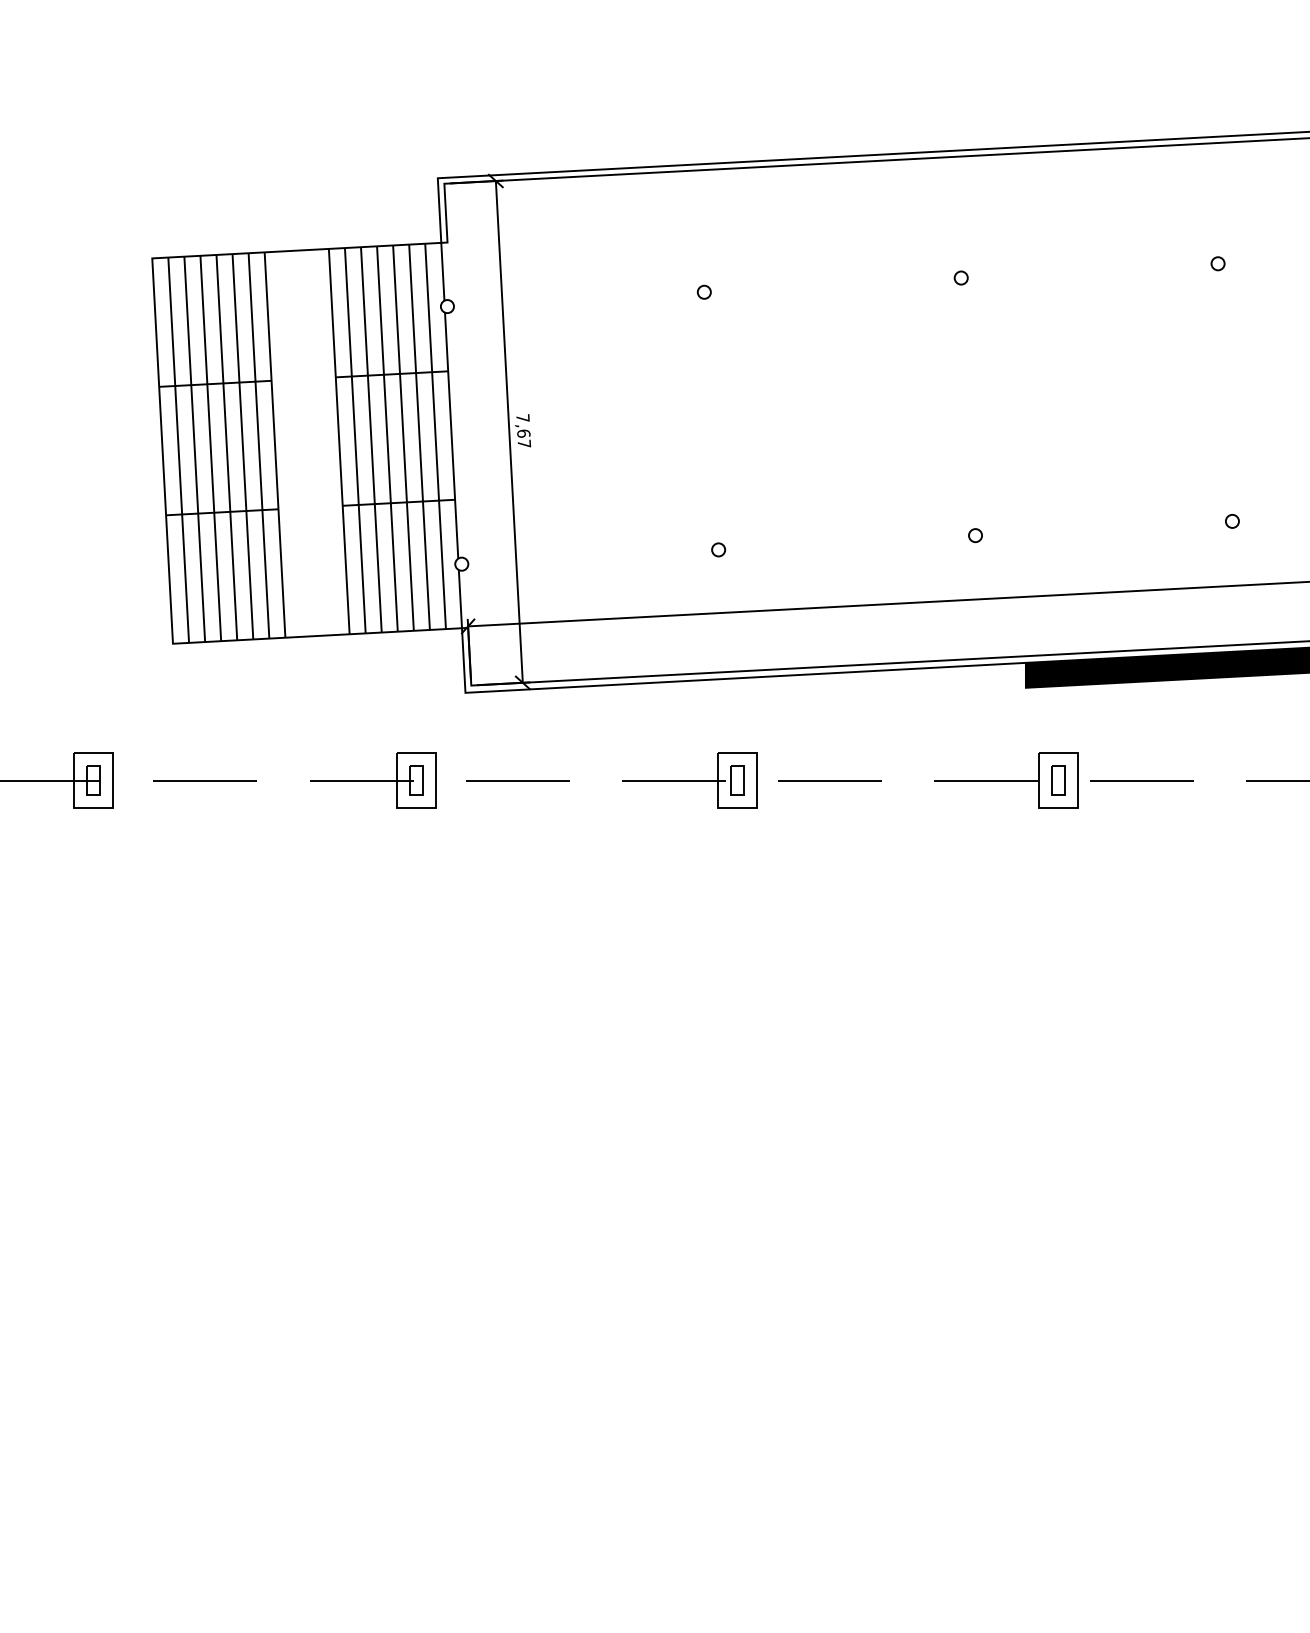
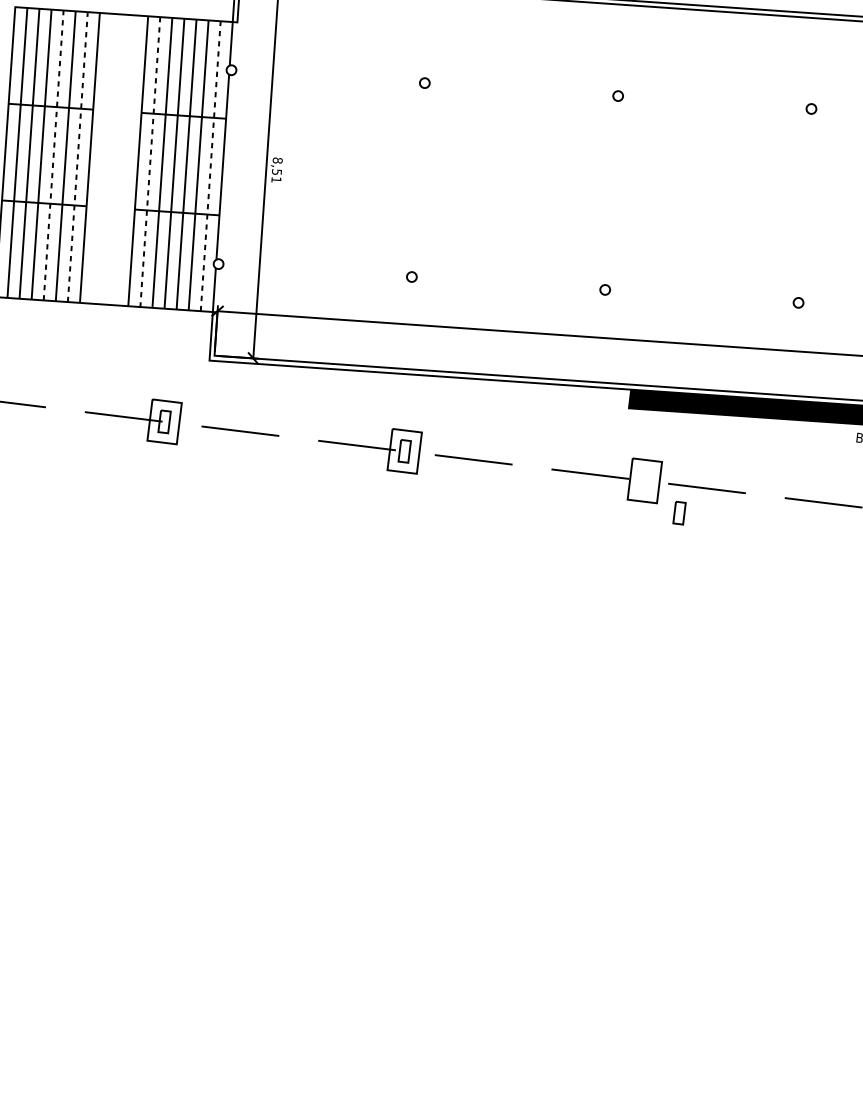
text: (523, 430) -> (276, 169), 7,67 -> 8,51
line: (435, 436) -> (210, 166), solid -> dashed
line: (355, 440) -> (150, 161), solid -> dashed
line: (258, 445) -> (77, 156), solid -> dashed
line: (226, 447) -> (53, 155), solid -> dashed
part: (1058, 780) -> (679, 512), moved

